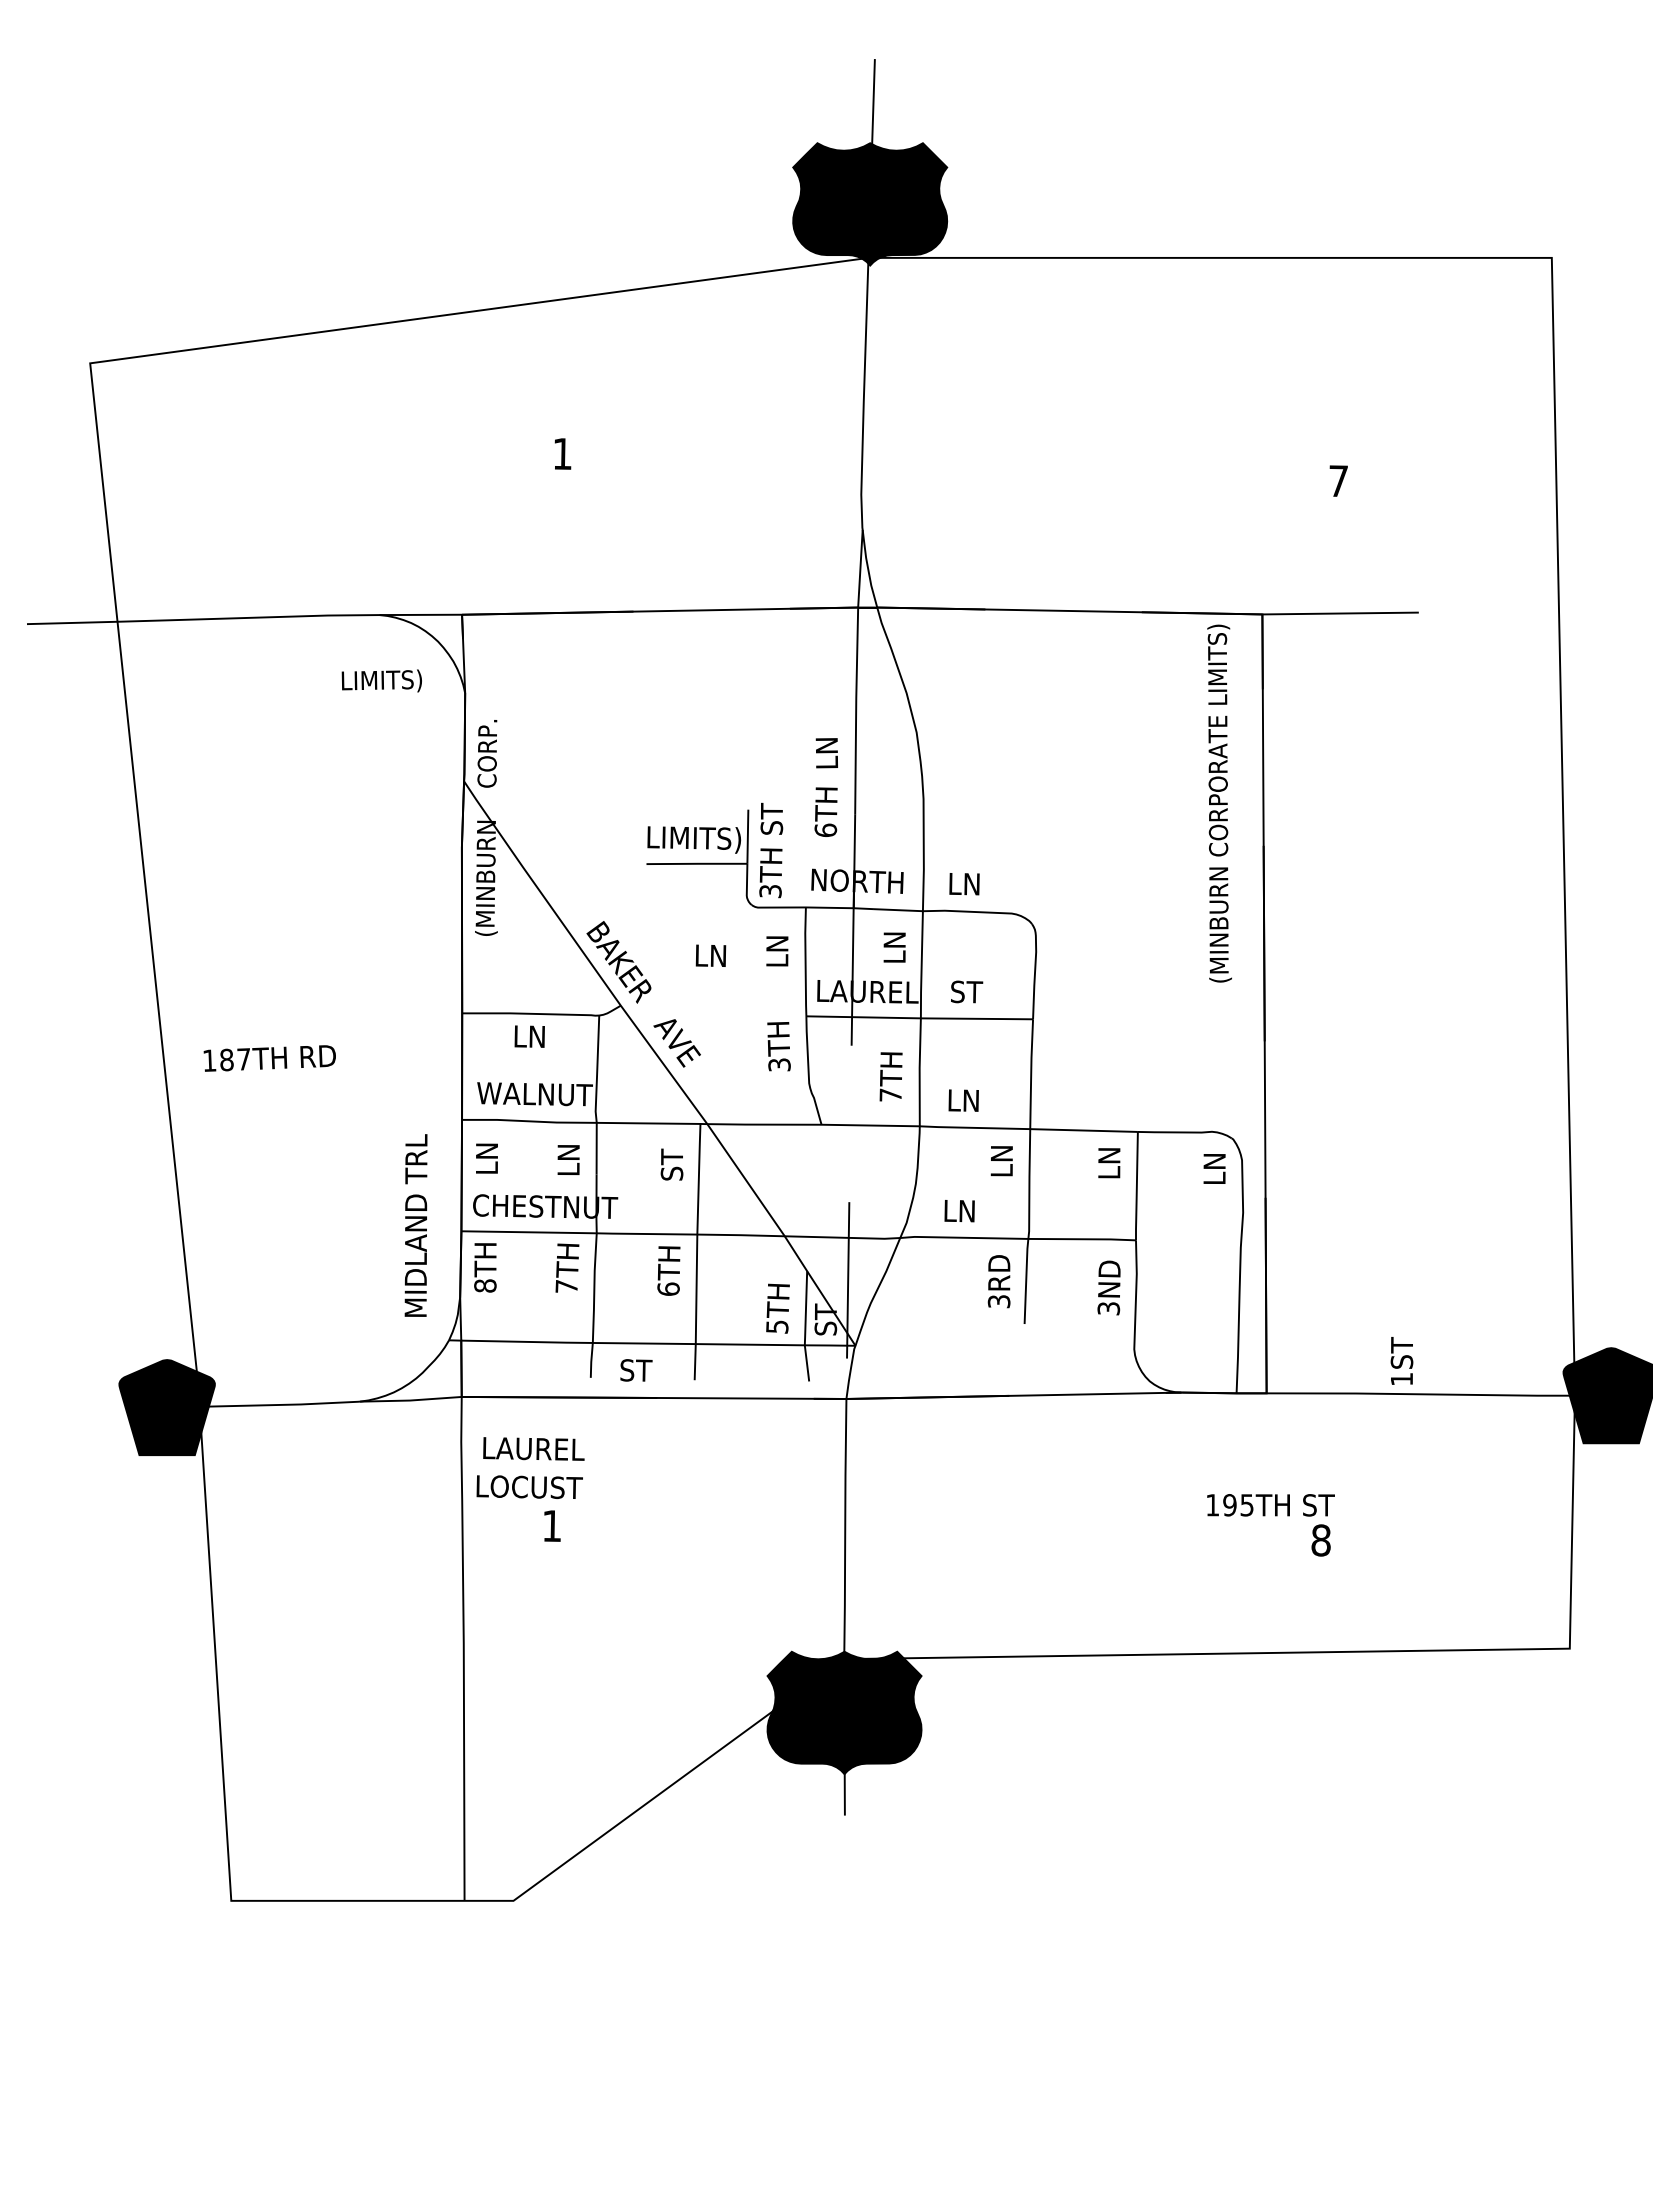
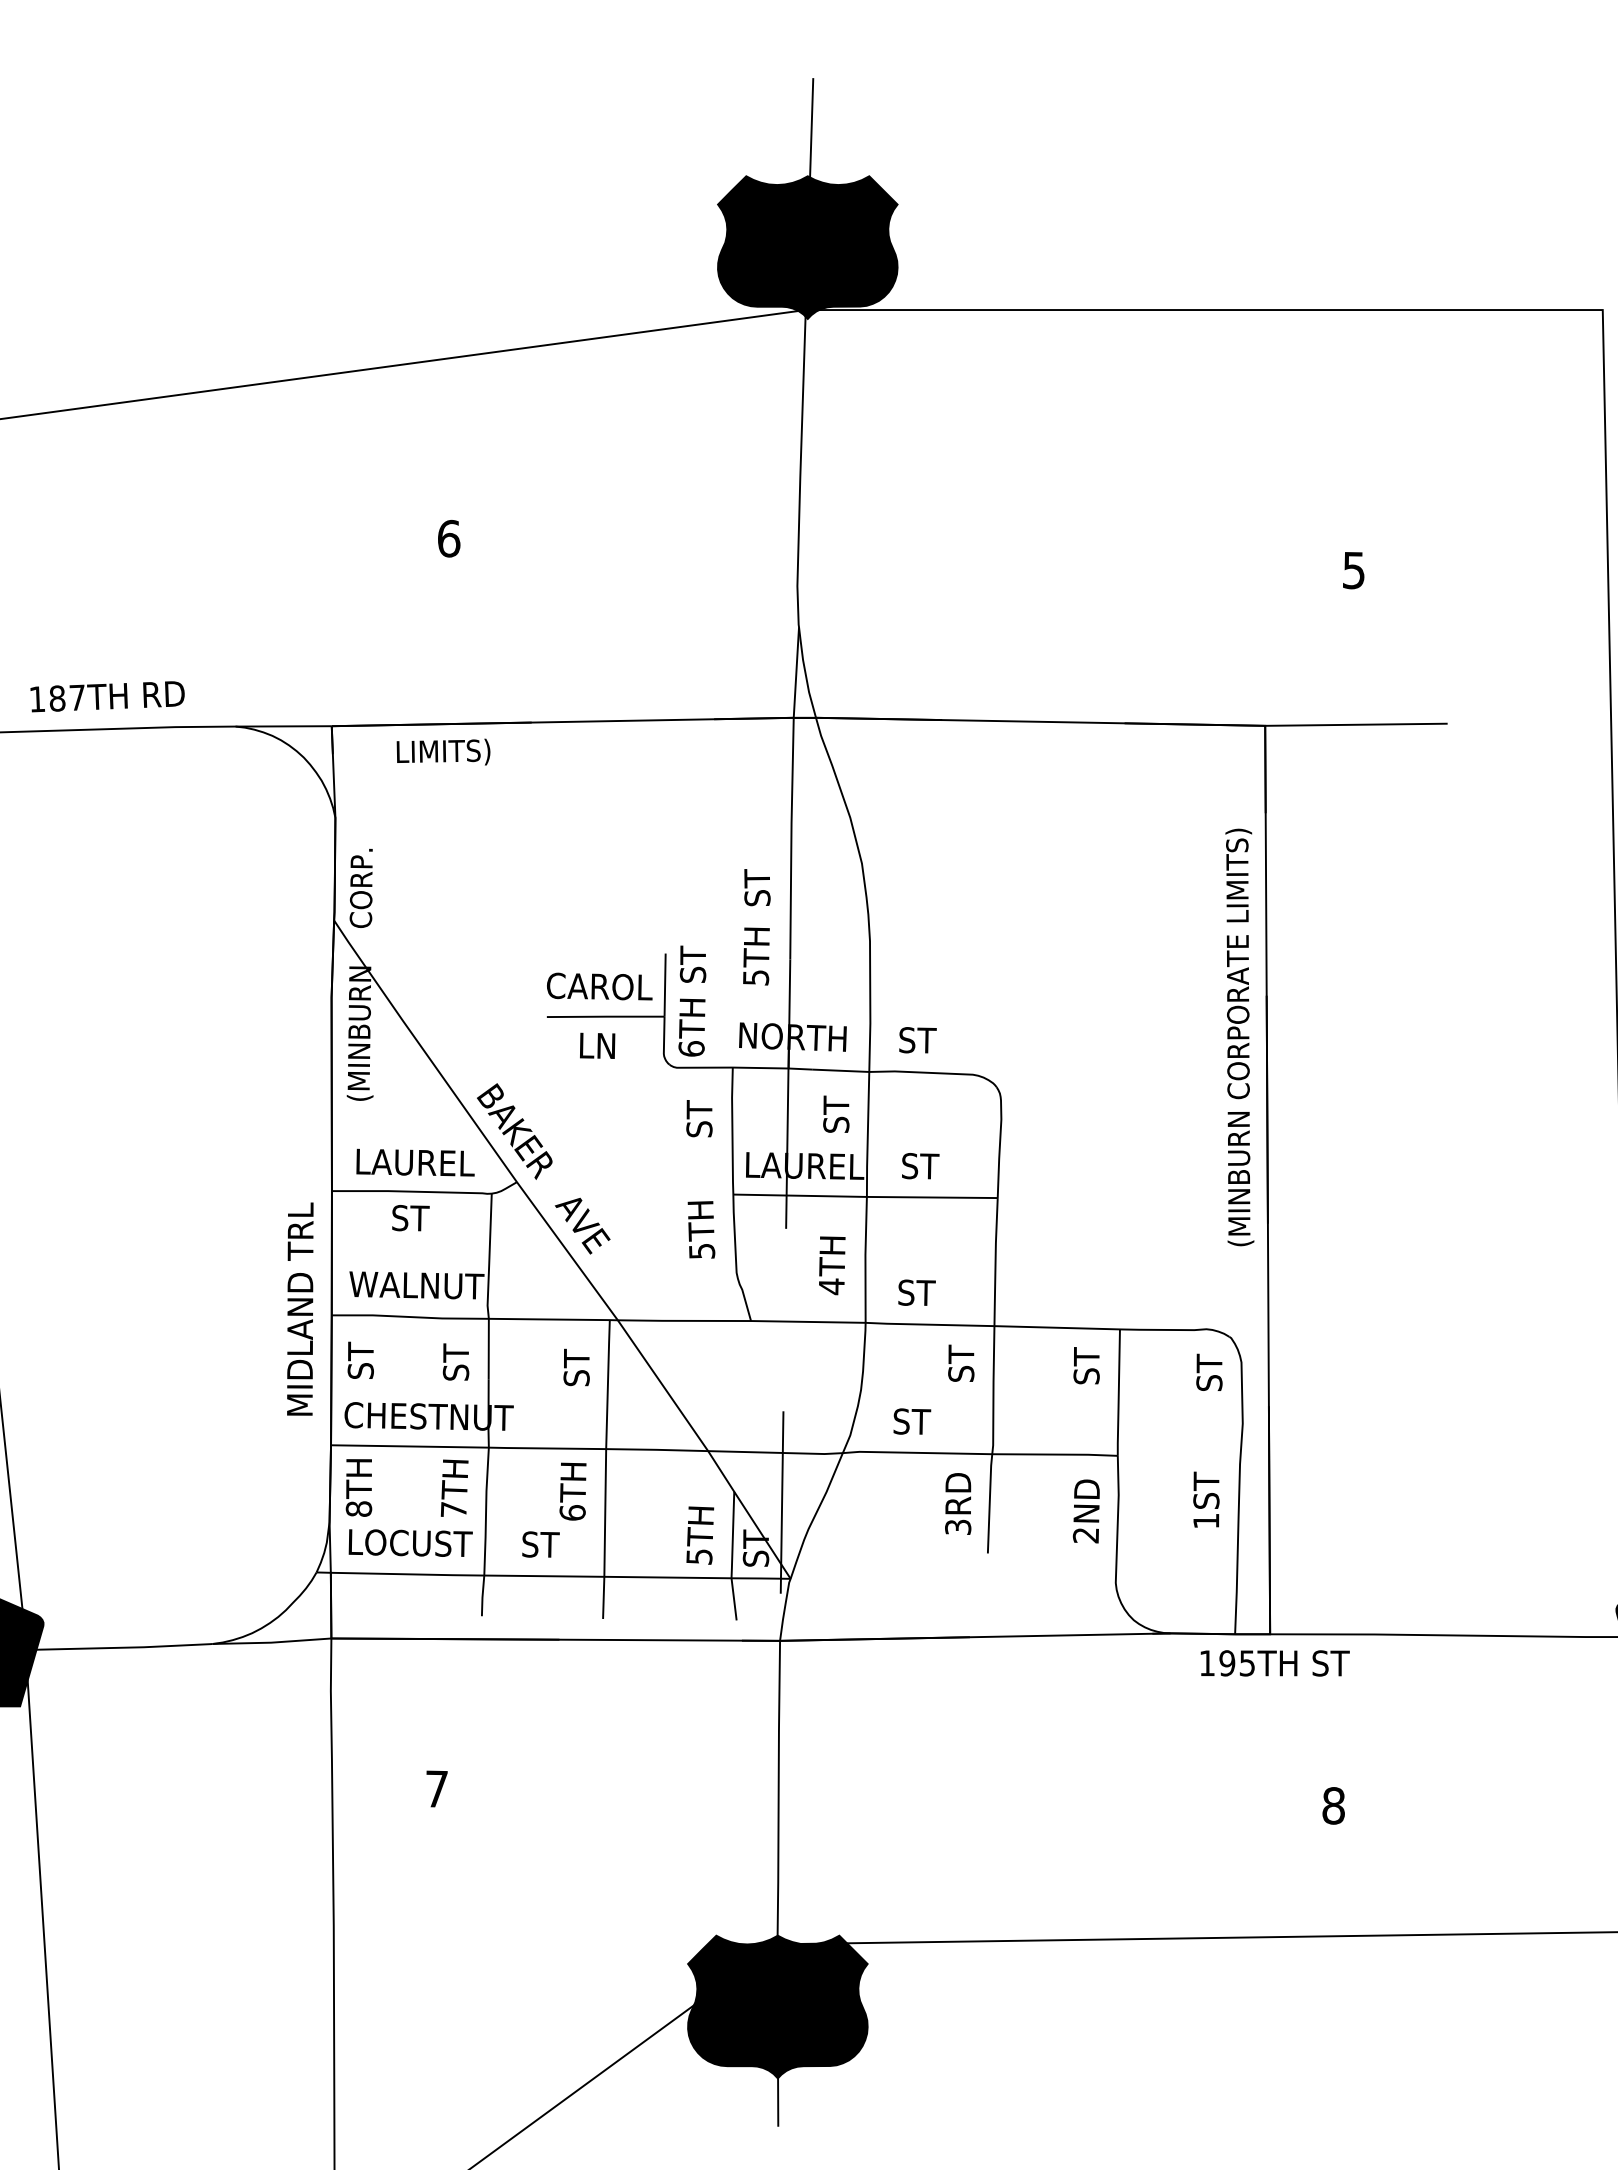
text: (562, 453) -> (448, 538), 1 -> 6
text: (1338, 481) -> (1353, 570), 7 -> 5
text: (381, 680) -> (443, 751), moved
text: (826, 753) -> (756, 888), LN -> ST
text: (1219, 803) -> (1239, 1037), moved
text: (825, 830) -> (755, 977), 6TH -> 5TH
text: (693, 839) -> (601, 988), LIMITS) -> CAROL
text: (964, 883) -> (917, 1039), LN -> ST
text: (770, 891) -> (691, 1048), 3TH -> 6TH
text: (894, 947) -> (836, 1114), LN -> ST
text: (777, 951) -> (699, 1118), LN -> ST
text: (710, 955) -> (597, 1045), moved
text: (529, 1036) -> (410, 1218), LN -> ST
text: (269, 1058) -> (107, 696), moved
text: (779, 1064) -> (702, 1250), 3TH -> 5TH
text: (890, 1095) -> (831, 1286), 7TH -> 4TH
text: (963, 1100) -> (916, 1292), LN -> ST
text: (486, 1158) -> (360, 1360), LN -> ST
text: (568, 1159) -> (455, 1361), LN -> ST
text: (1001, 1160) -> (960, 1362), LN -> ST
text: (1109, 1162) -> (1086, 1365), LN -> ST
text: (1214, 1168) -> (1209, 1372), LN -> ST
text: (959, 1210) -> (911, 1421), LN -> ST
text: (415, 1225) -> (299, 1309), moved
text: (1108, 1308) -> (1085, 1535), 3ND -> 2ND
text: (1401, 1360) -> (1205, 1499), moved
text: (636, 1370) -> (541, 1544), moved
text: (533, 1448) -> (415, 1162), moved
text: (529, 1486) -> (410, 1542), moved
text: (1270, 1505) -> (1274, 1663), moved
text: (552, 1525) -> (437, 1788), 1 -> 7

